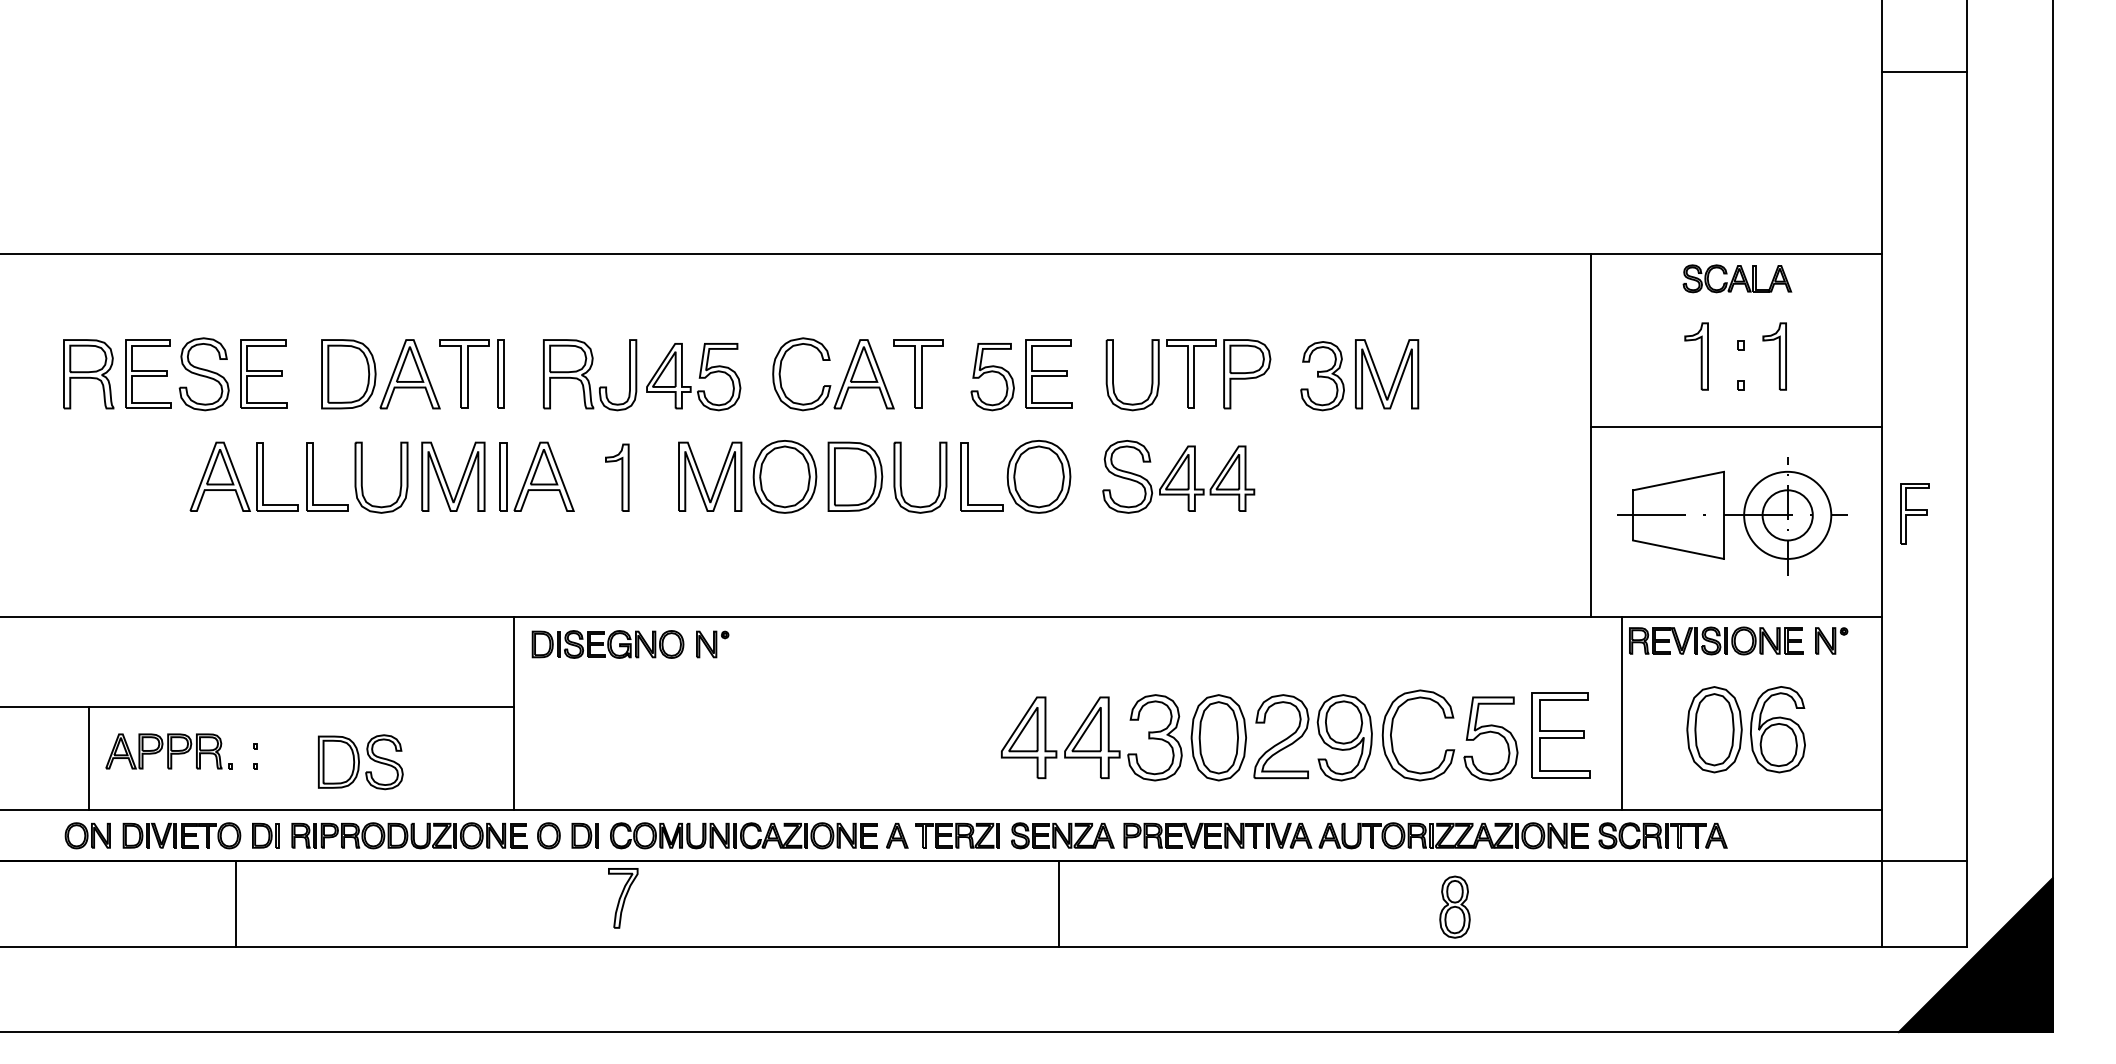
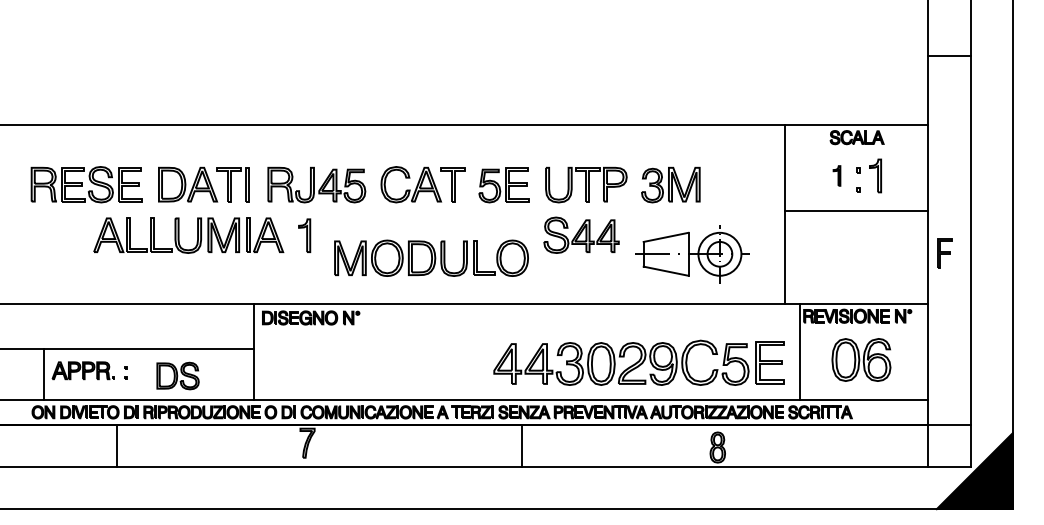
line: (1924, 71) -> (949, 55), moved
part: (1695, 355) -> (836, 175), size x0.6
part: (874, 475) -> (431, 257), moved
part: (1732, 515) -> (692, 254), moved

